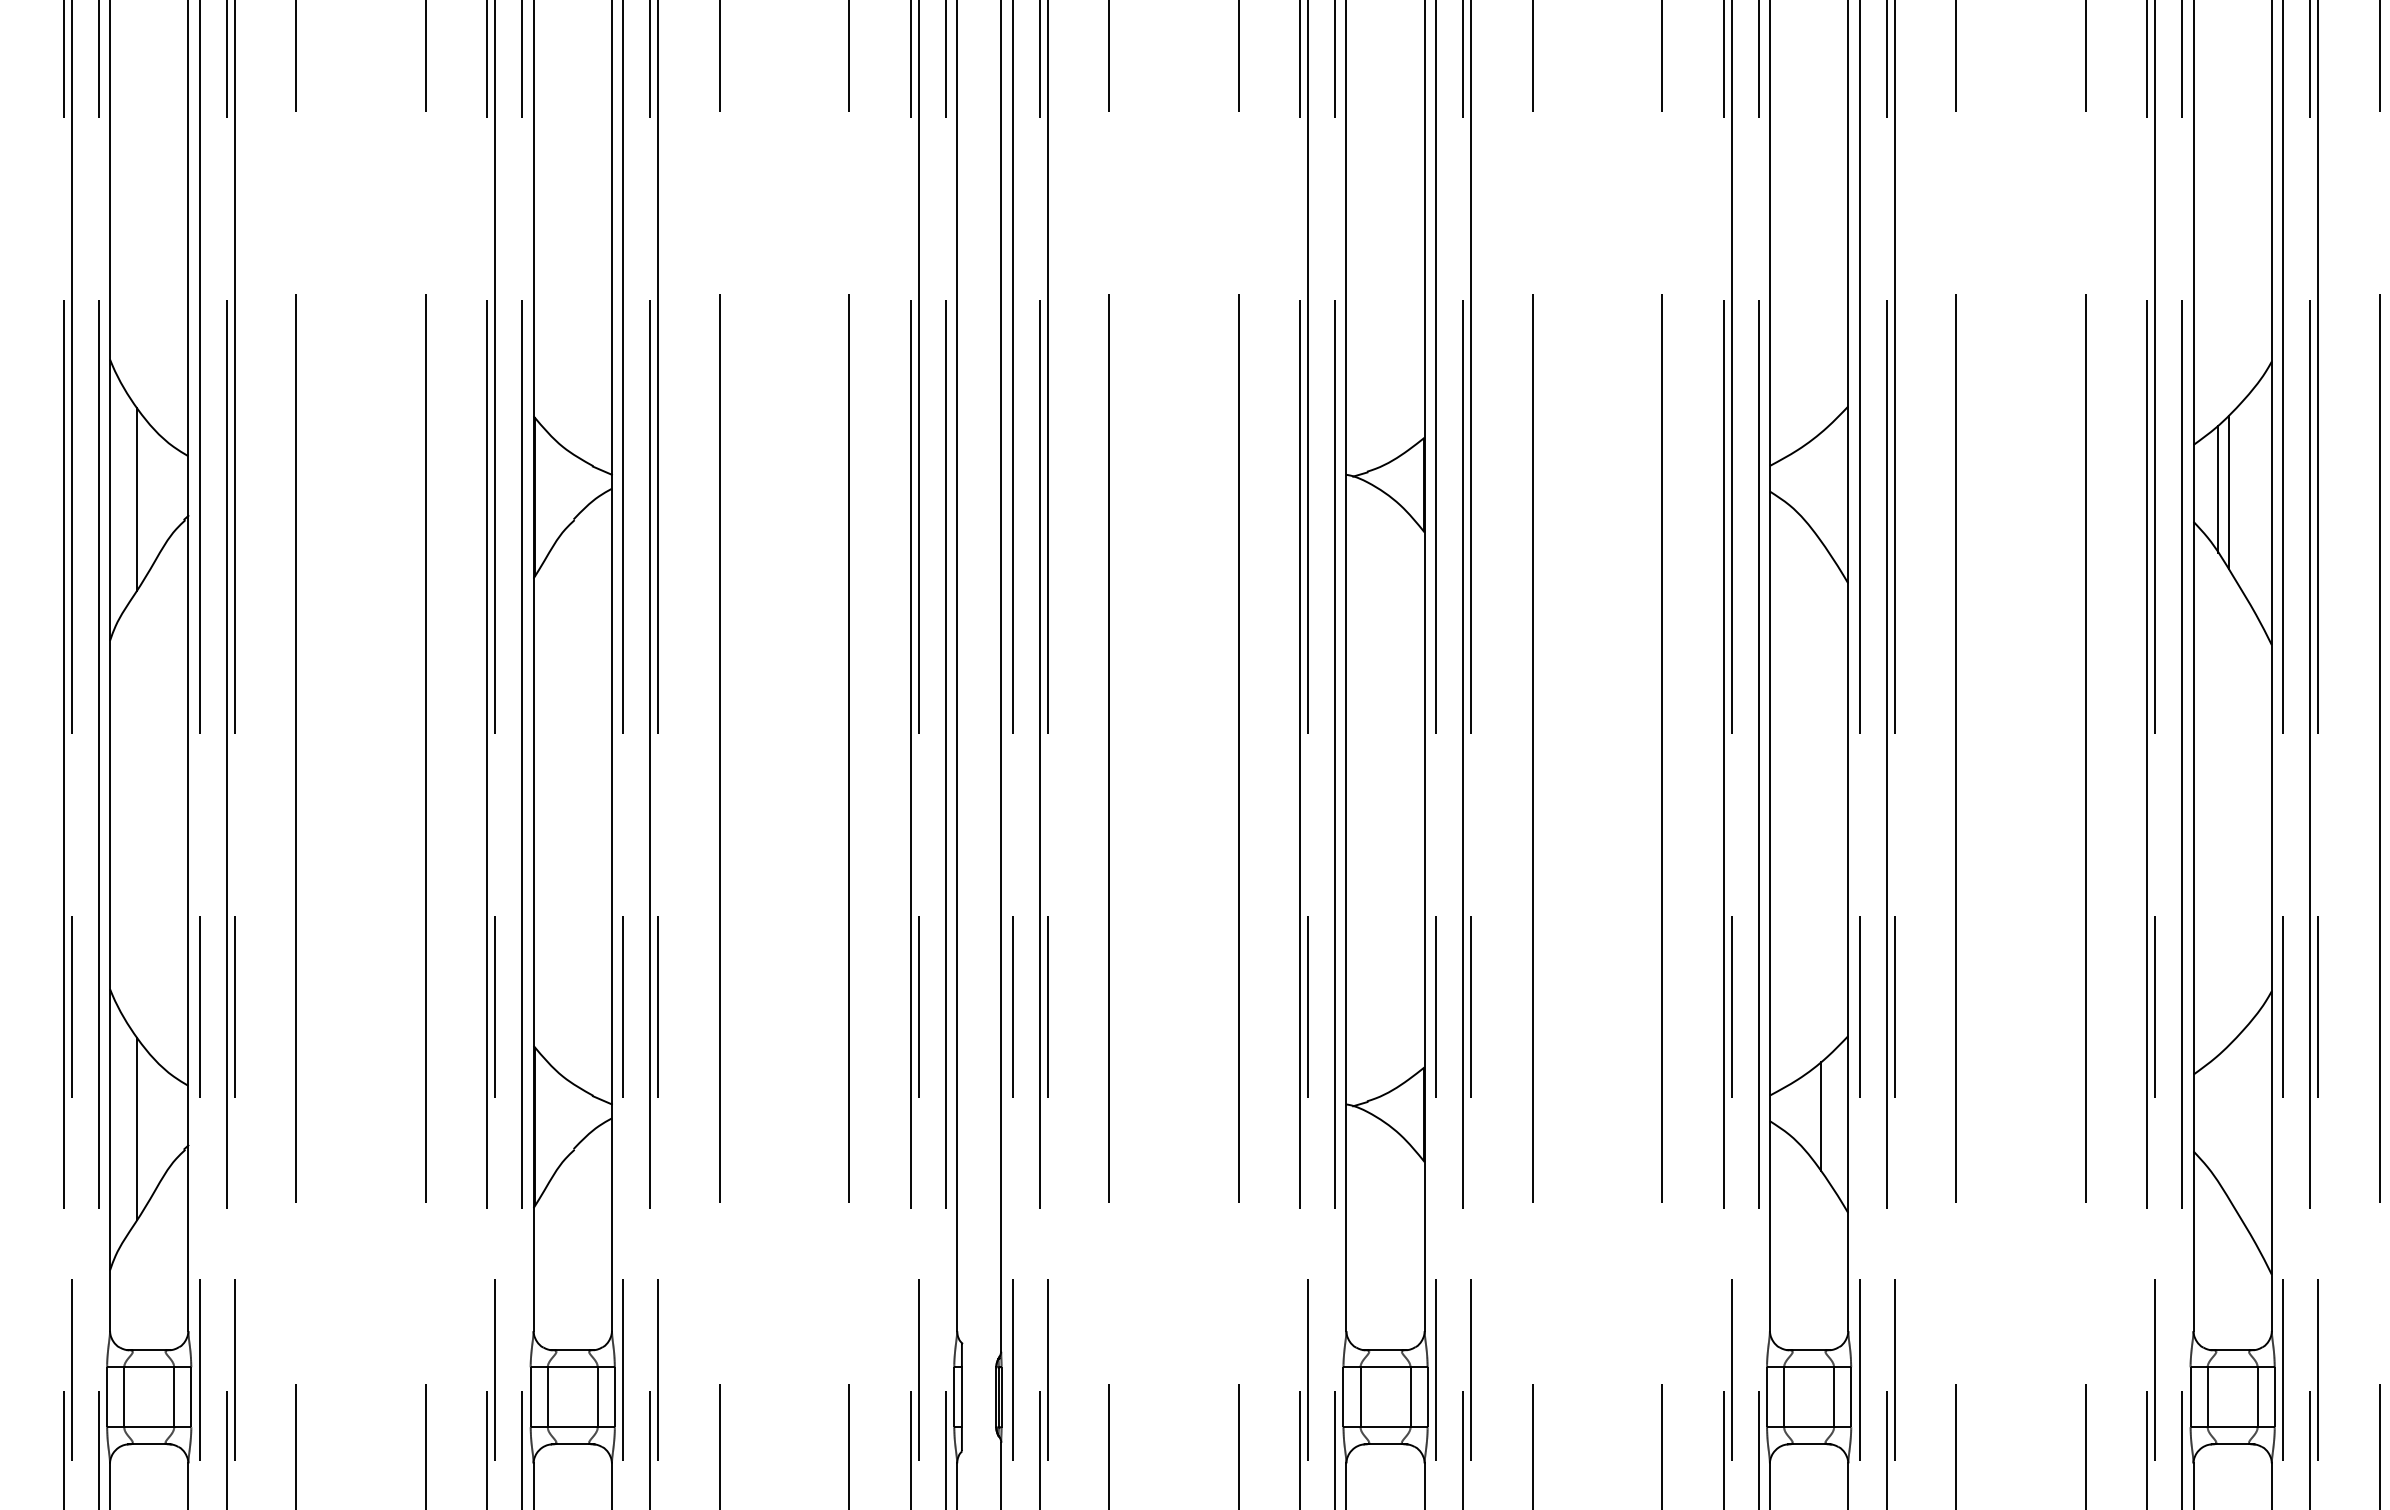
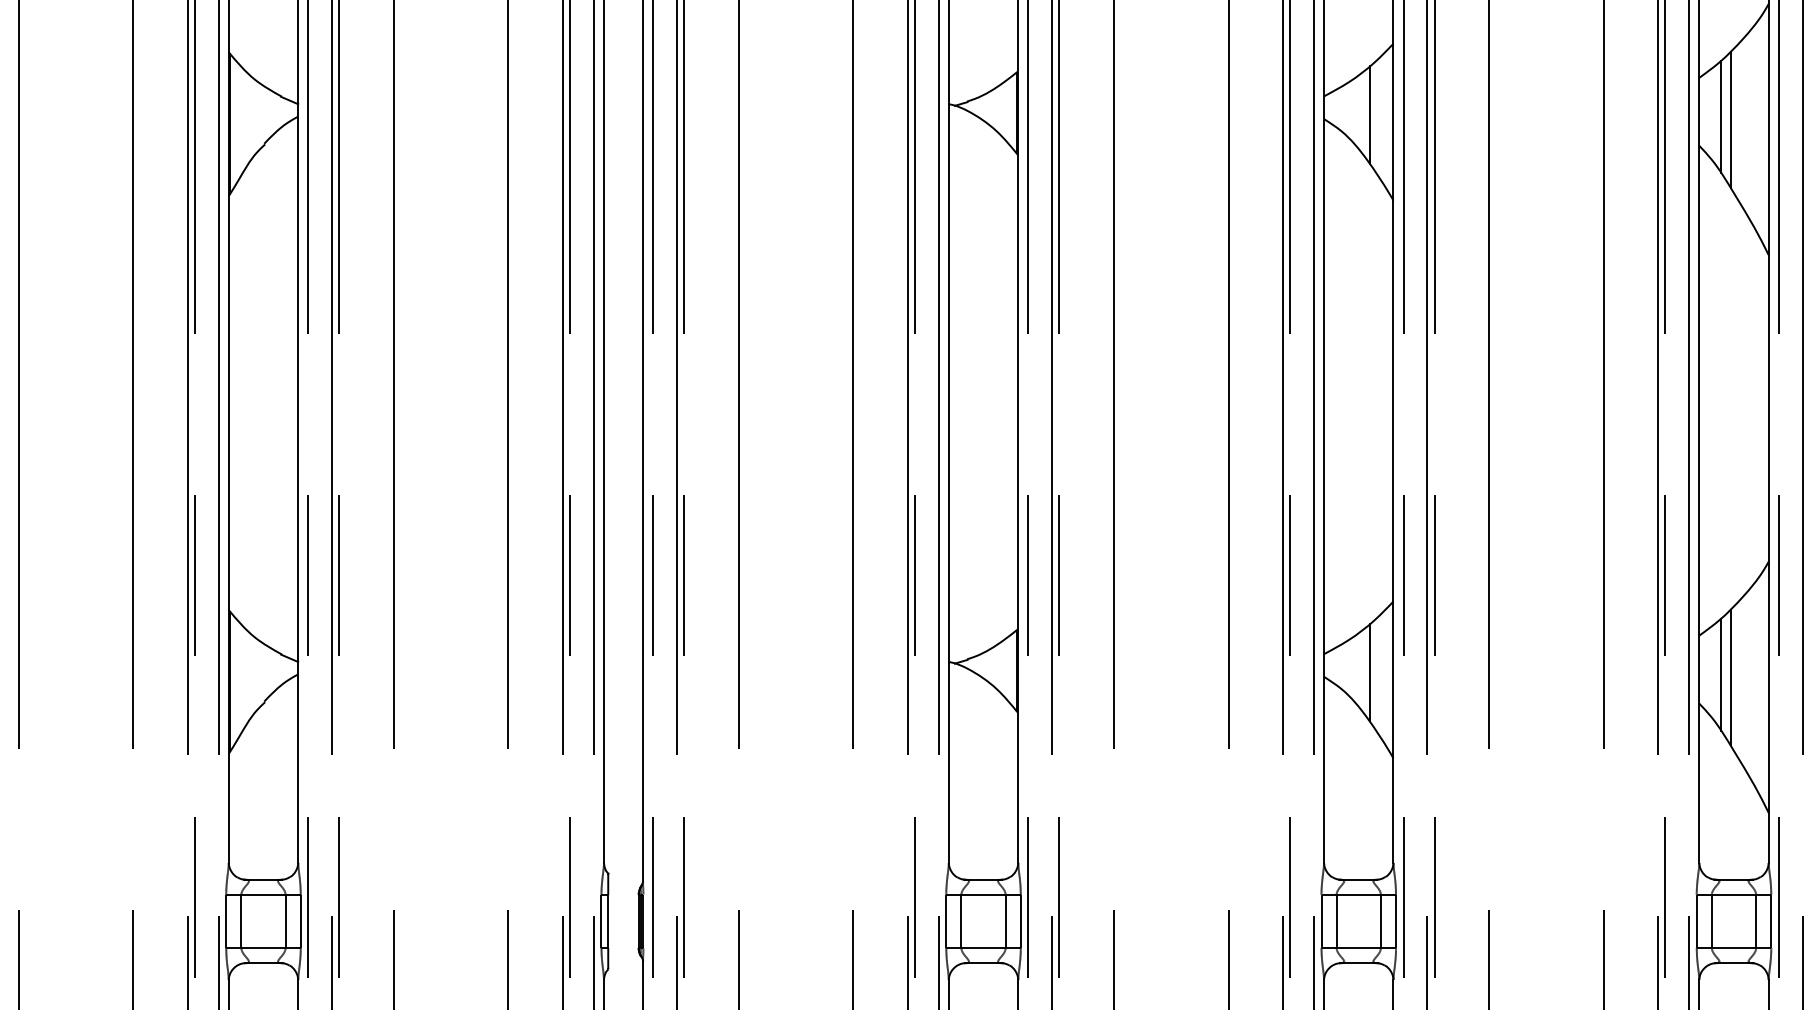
line: (1821, 486) -> (1369, 114), added
line: (2217, 1118) -> (1720, 674), added
line: (2229, 1121) -> (1731, 677), added

